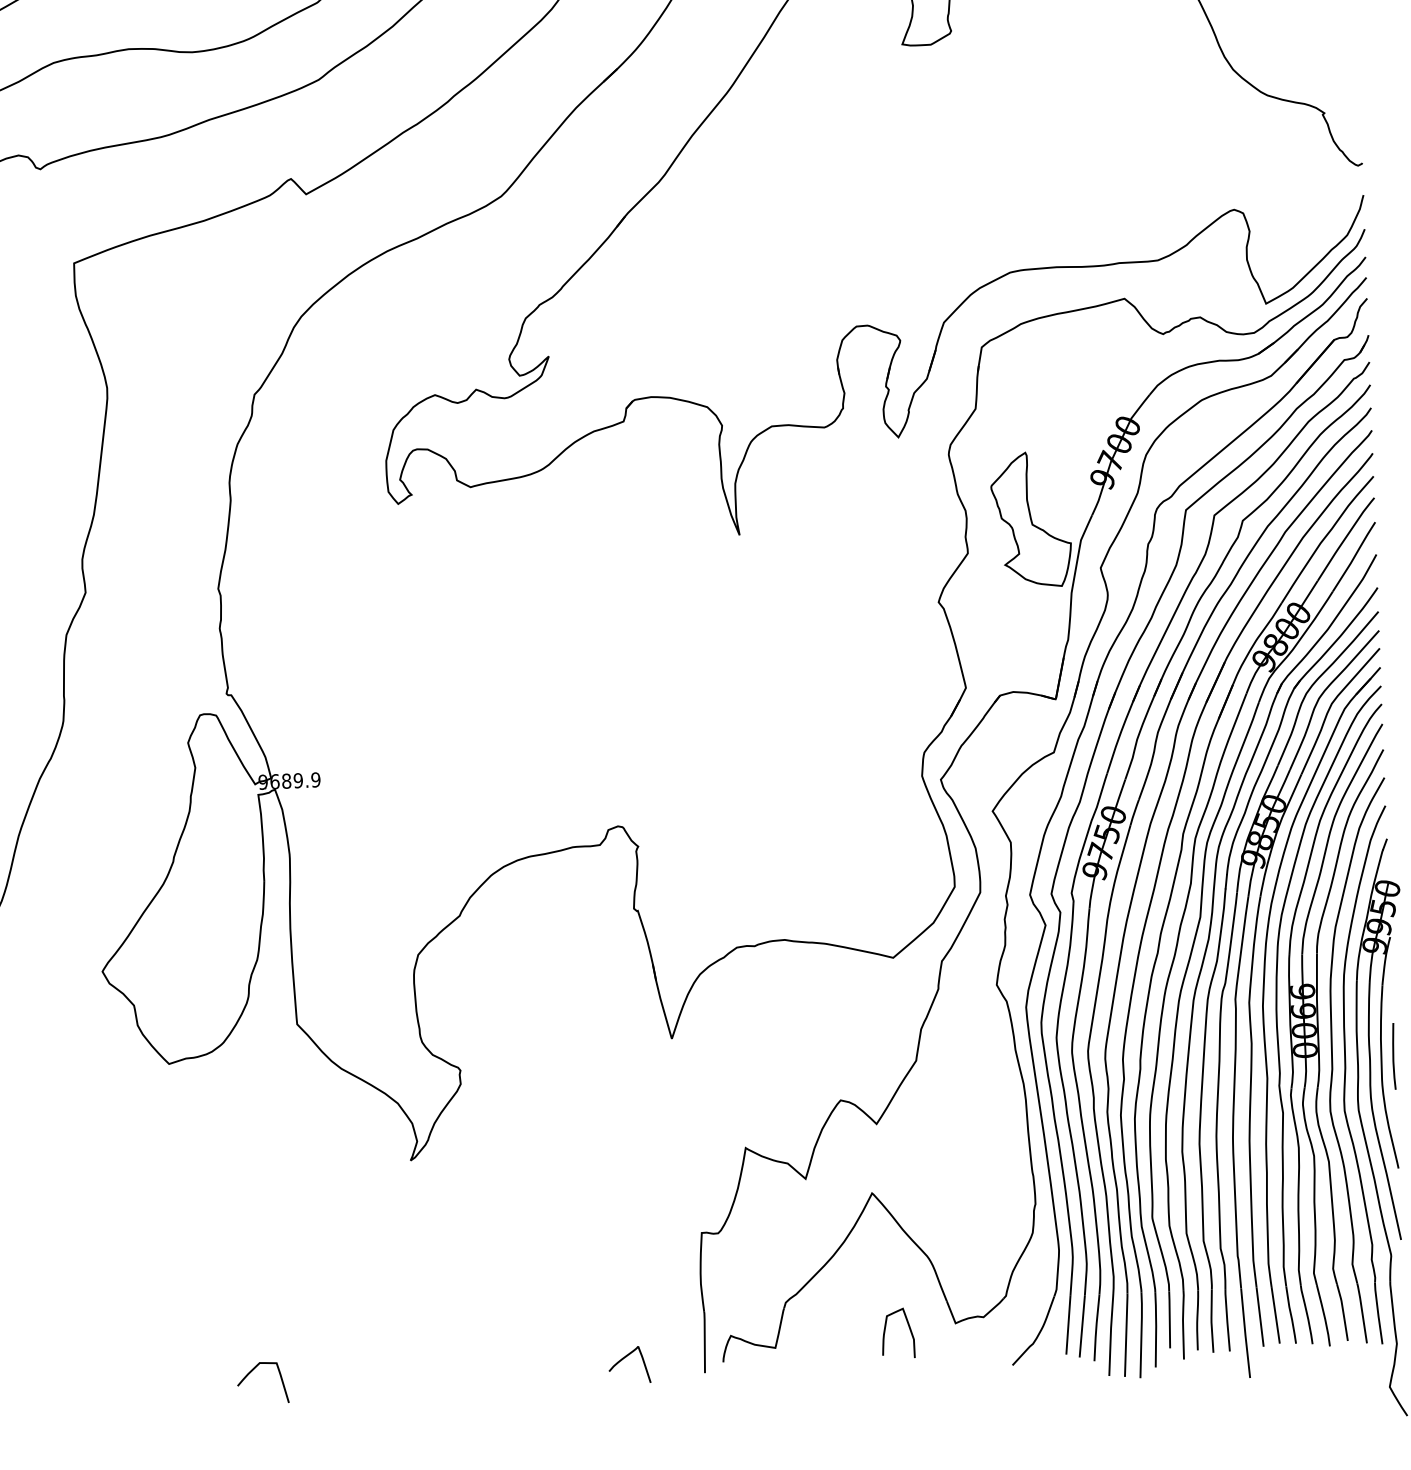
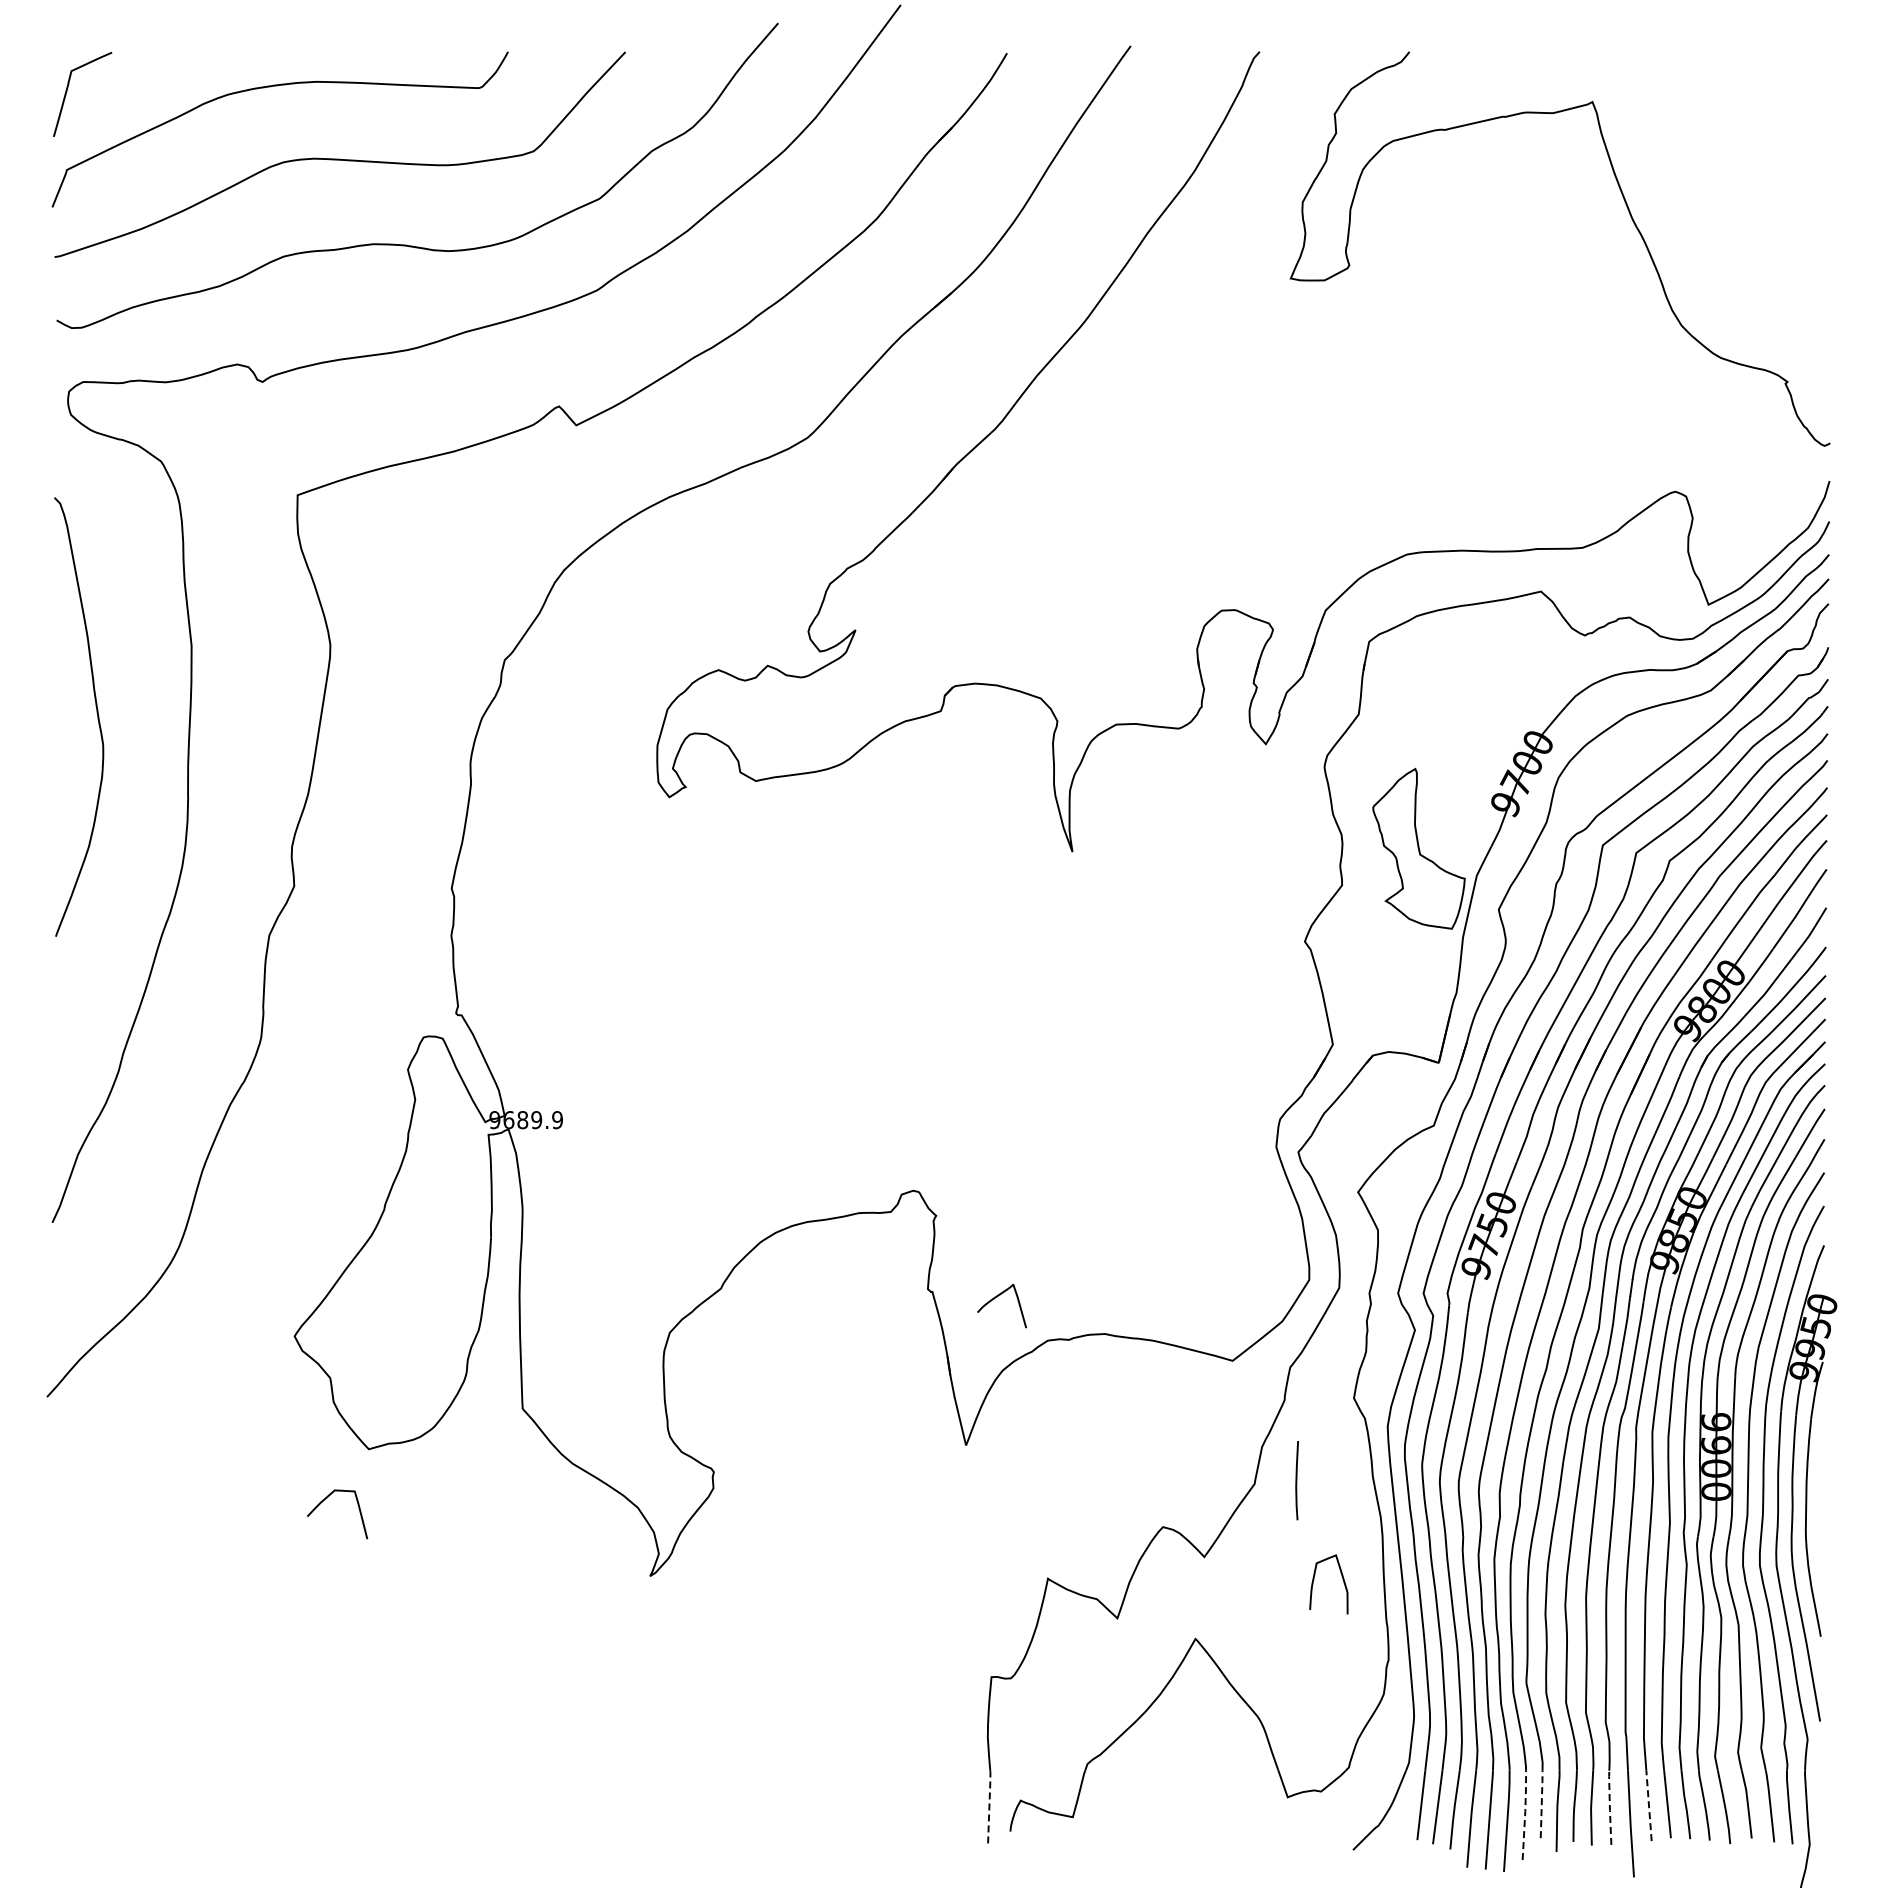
line: (1393, 1056) -> (1296, 1480), moved
line: (1259, 1316) -> (1648, 1805), solid -> dashed
line: (1169, 1319) -> (1541, 1803), solid -> dashed
line: (1226, 1320) -> (1609, 1807), solid -> dashed
line: (1156, 1328) -> (1525, 1813), solid -> dashed
curve: (885, 1330) -> (1314, 1580), moved
line: (704, 1341) -> (989, 1805), solid -> dashed
curve: (625, 1358) -> (997, 1297), moved
curve: (253, 1370) -> (327, 1498), moved

